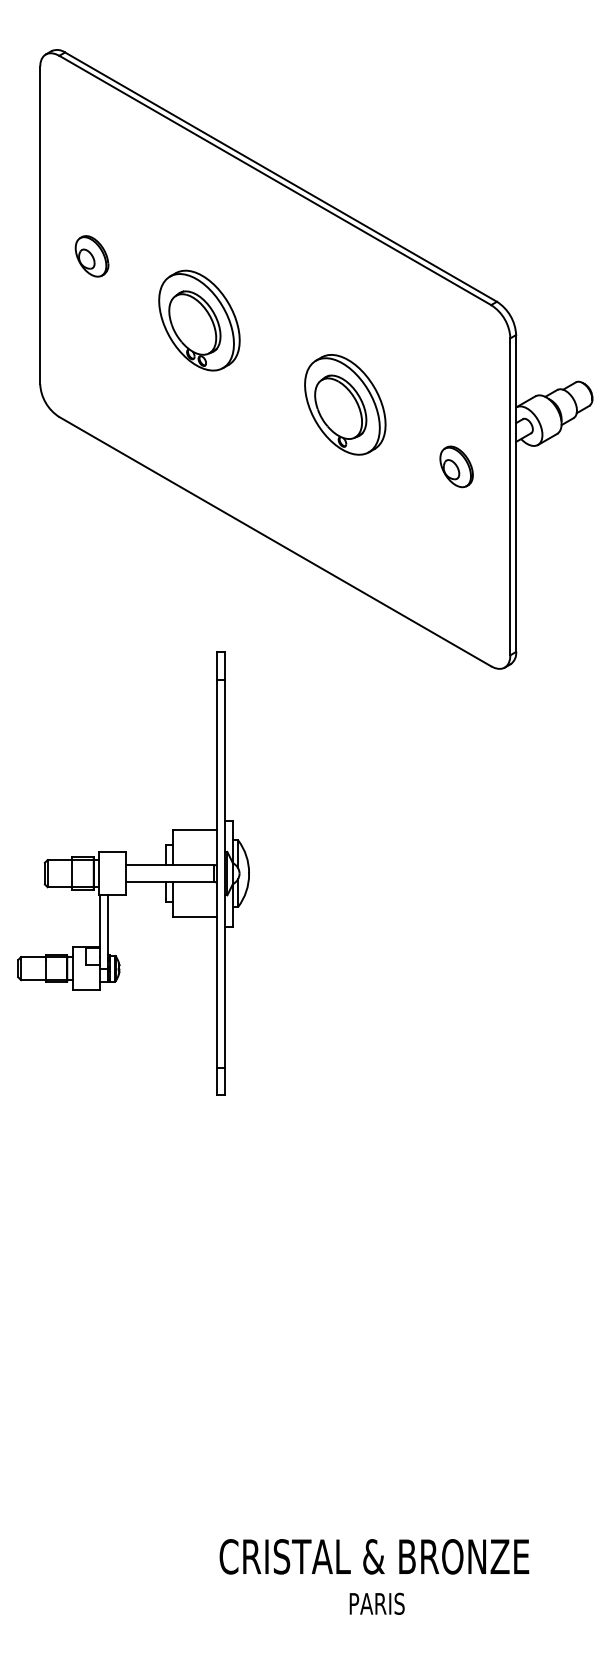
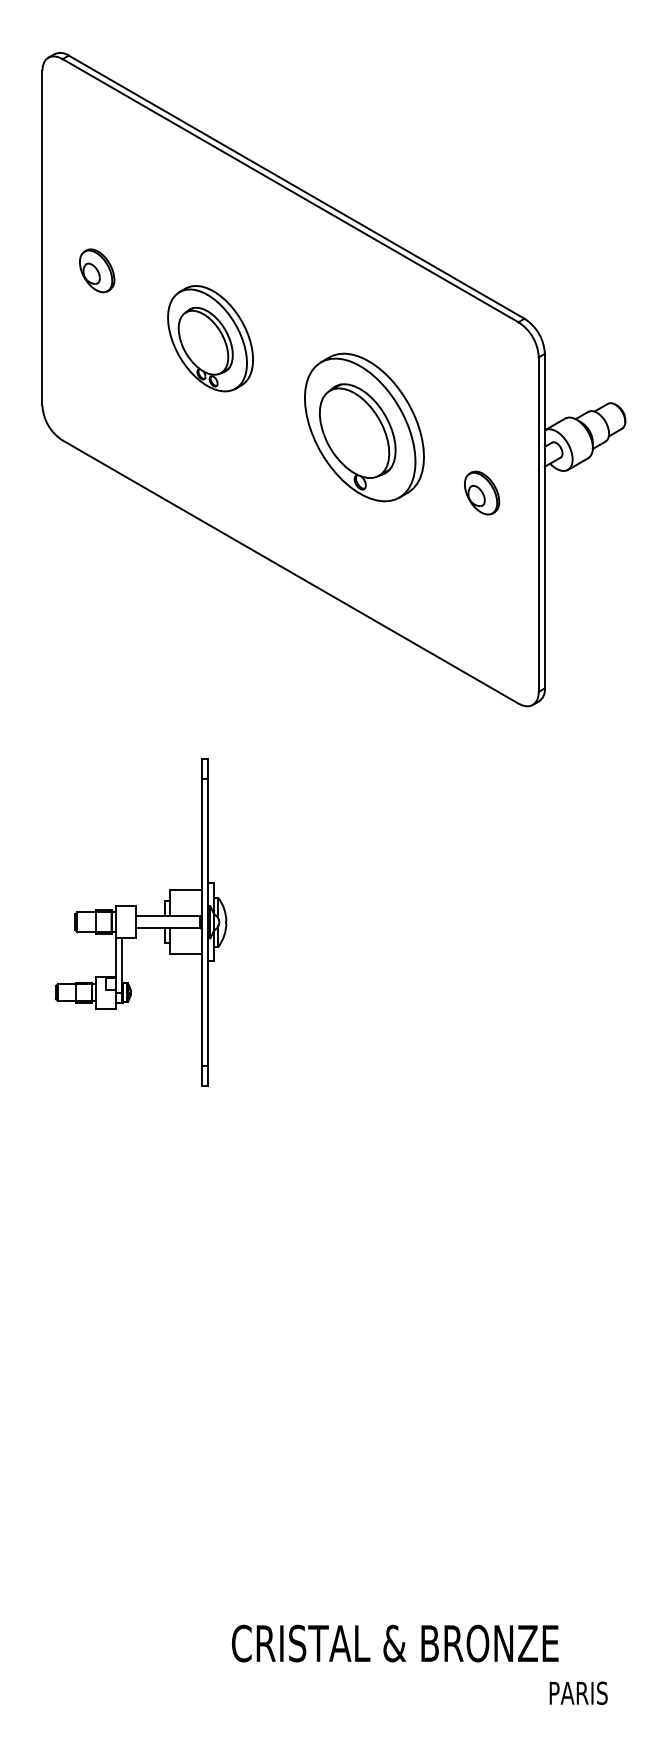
part: (345, 404) -> (364, 427), size x1.4
part: (133, 873) -> (140, 922), size x0.7
text: (376, 1603) -> (577, 1692), moved

